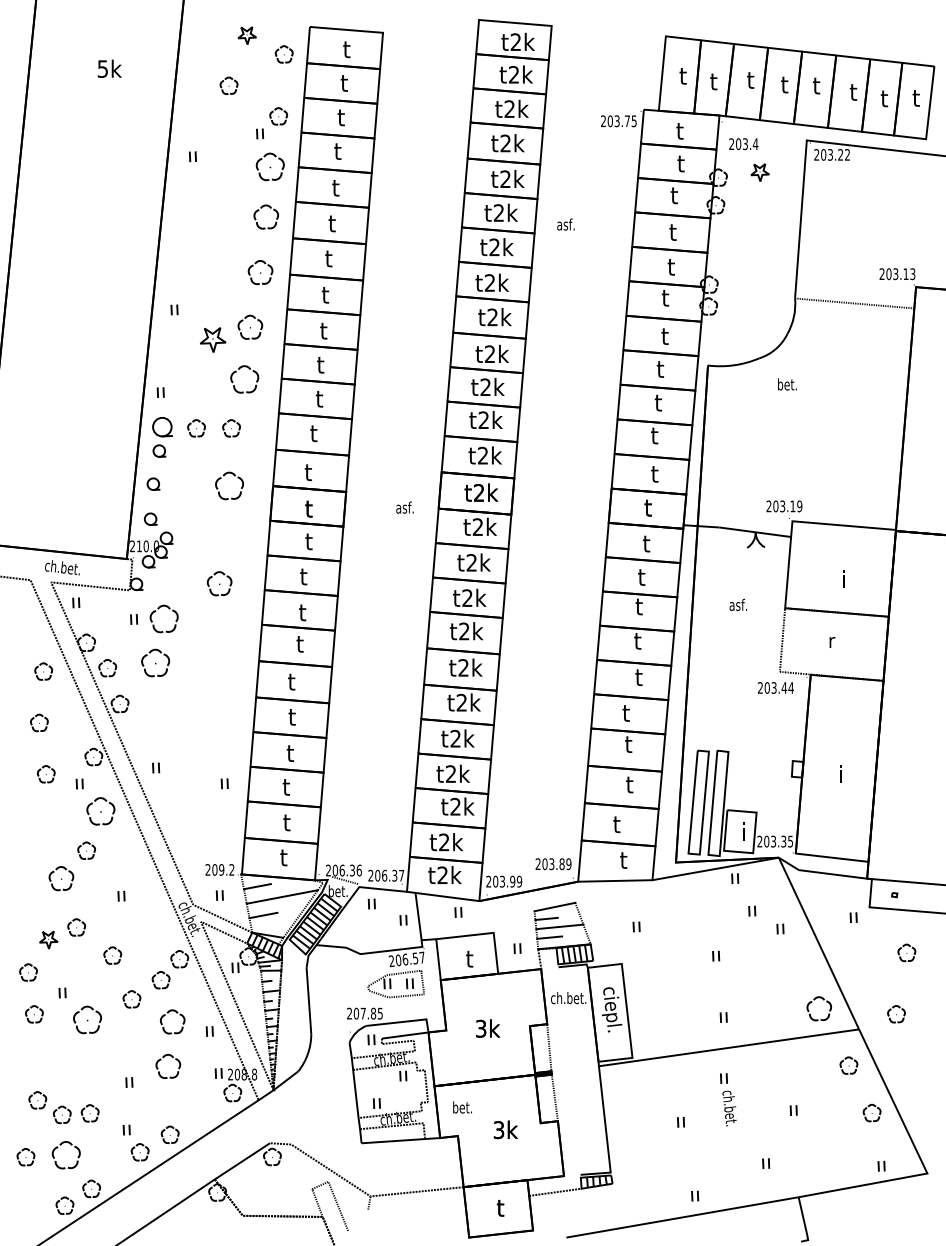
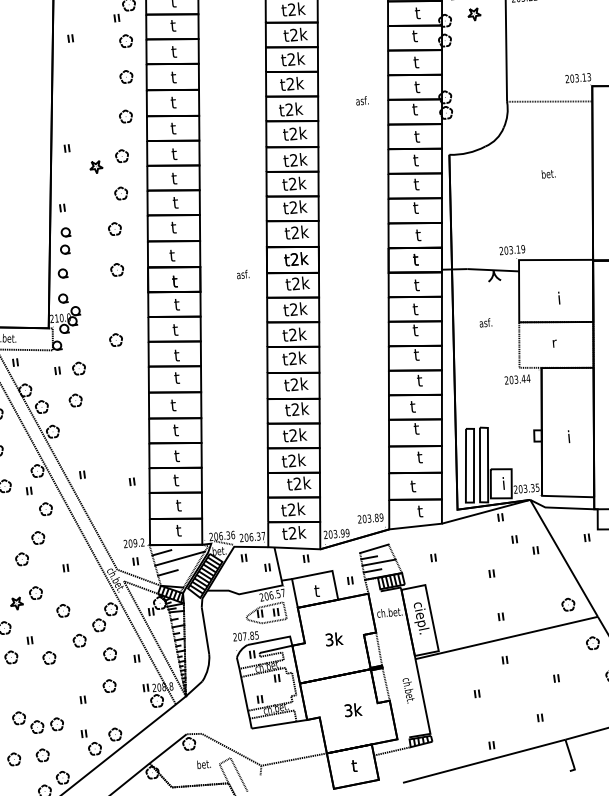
part: (269, 167) -> (125, 41), size x0.62
part: (265, 217) -> (125, 77), size x0.71
text: (565, 224) -> (362, 100), moved
part: (260, 272) -> (125, 116), size x0.71
part: (250, 327) -> (122, 156), size x0.71
part: (212, 339) -> (95, 167), size x0.71
part: (244, 379) -> (121, 193), size x0.62
text: (787, 384) -> (548, 173), moved
part: (162, 426) -> (65, 231), size x0.62
part: (196, 428) -> (90, 231), removed
part: (229, 485) -> (117, 269), size x0.62
part: (219, 583) -> (116, 339), size x0.71
part: (164, 618) -> (79, 368), size x0.62
part: (155, 663) -> (75, 400), size x0.62
part: (100, 811) -> (45, 509), size x0.62
part: (61, 878) -> (22, 559), size x0.71
part: (819, 1008) -> (568, 604), size x0.71
part: (87, 1019) -> (49, 657), size x0.62
part: (172, 1021) -> (109, 653), size x0.71
part: (167, 1066) -> (109, 686), size x0.71
text: (462, 1107) -> (203, 764), moved
text: (729, 1108) -> (408, 690), moved
part: (66, 1154) -> (42, 754), size x0.62

